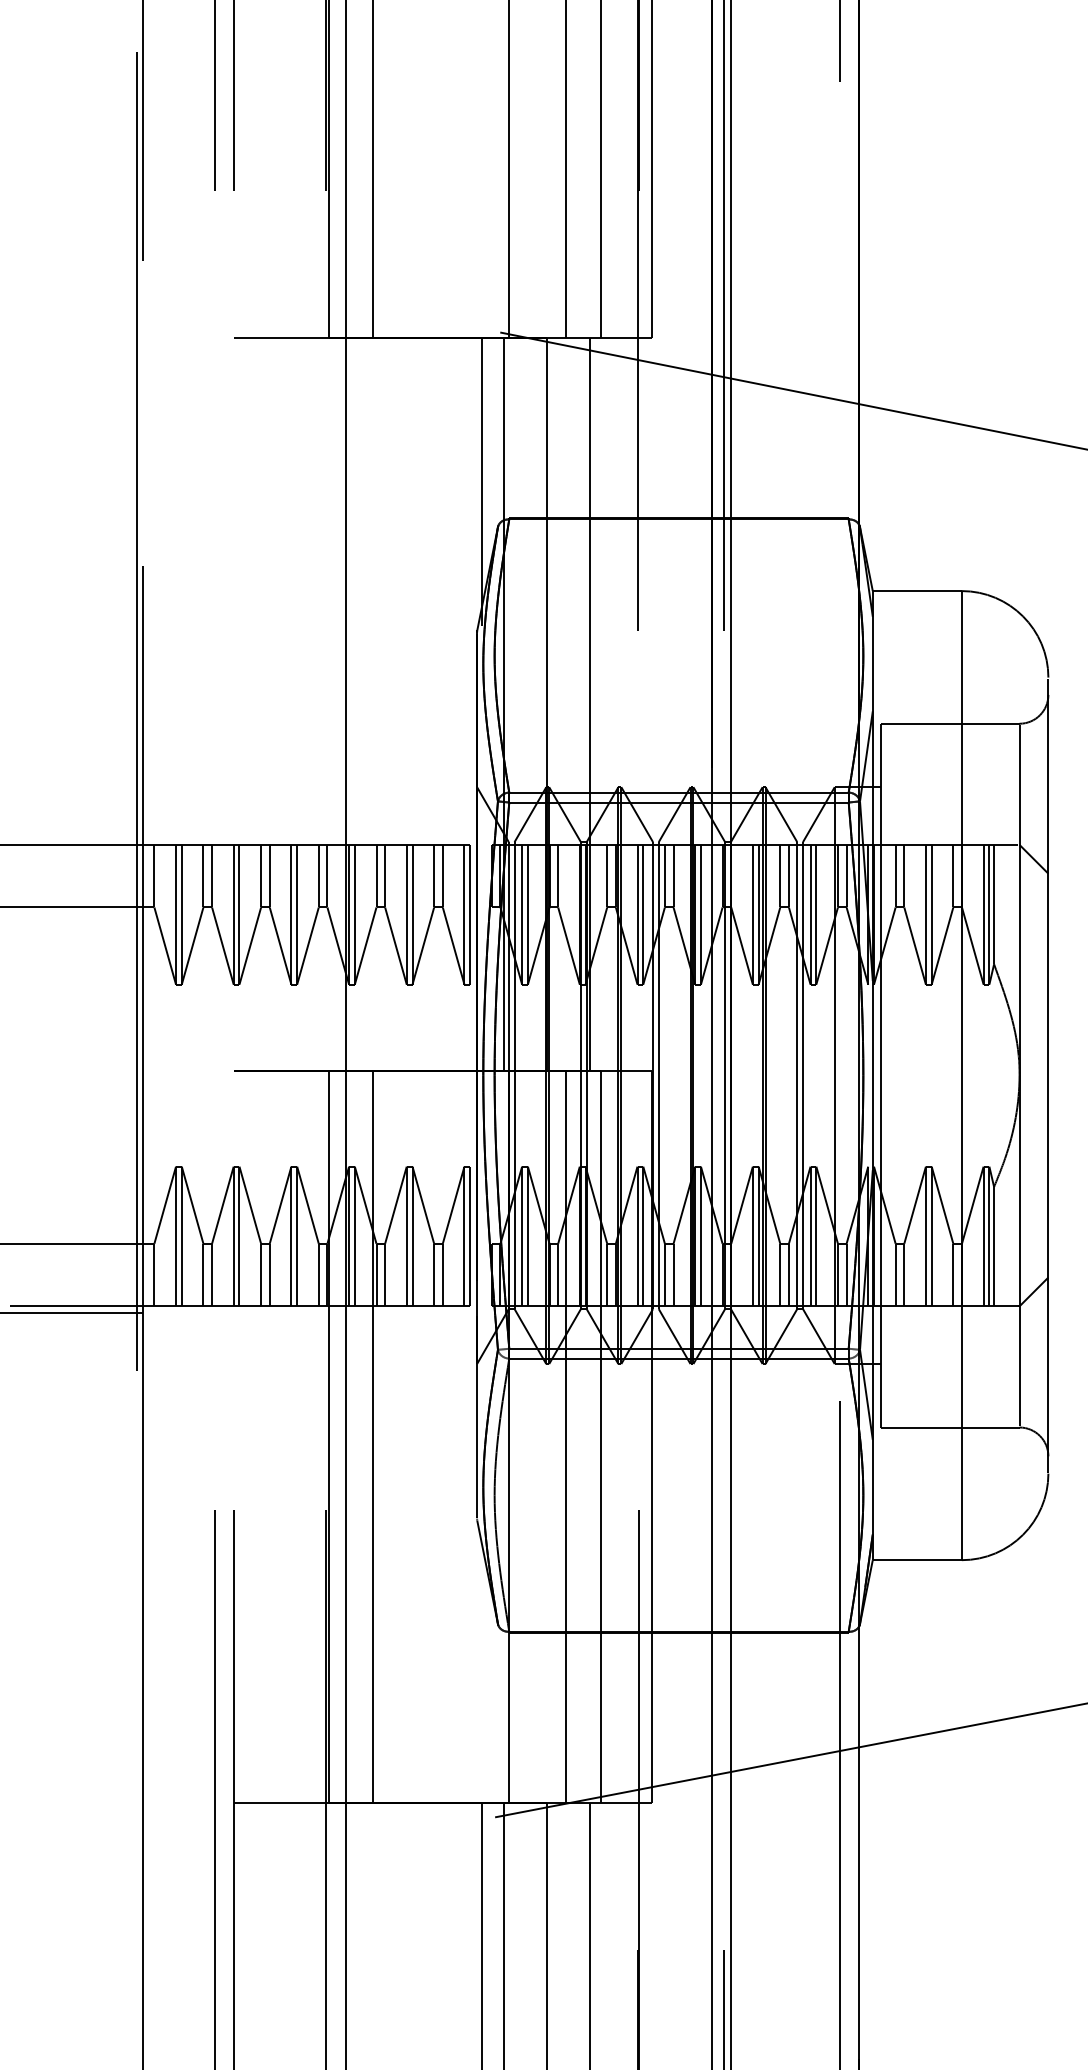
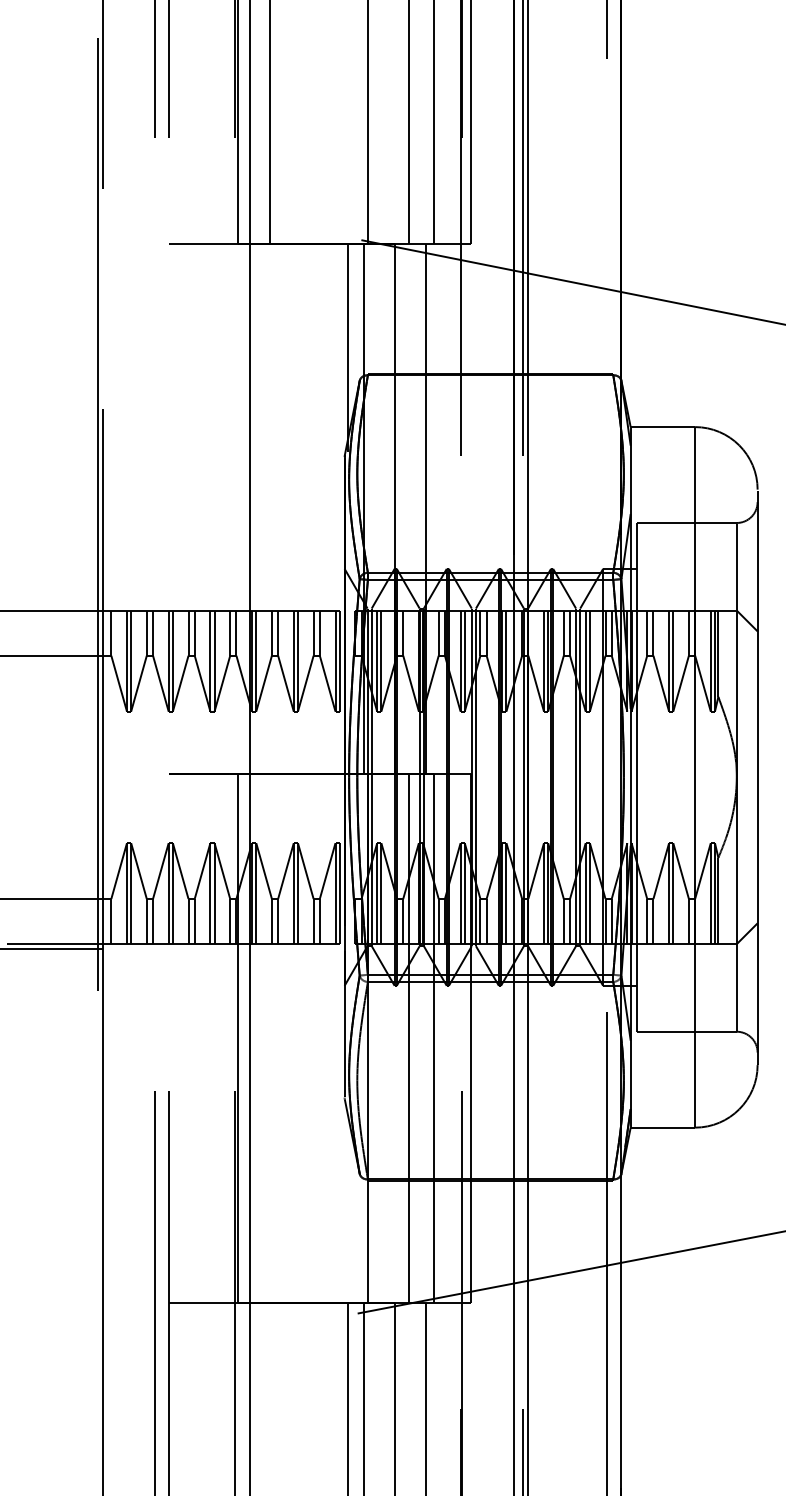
line: (373, 1436) -> (269, 1038), removed

